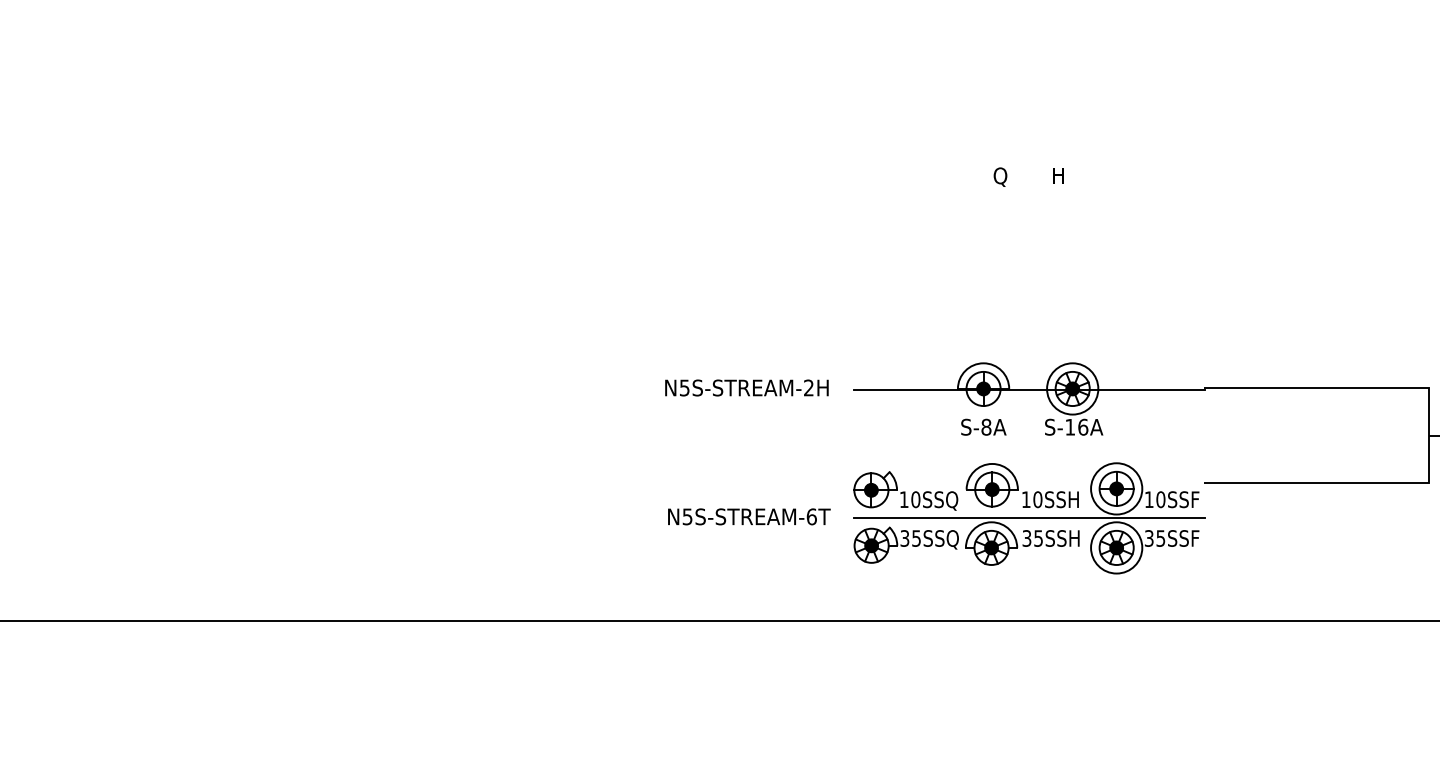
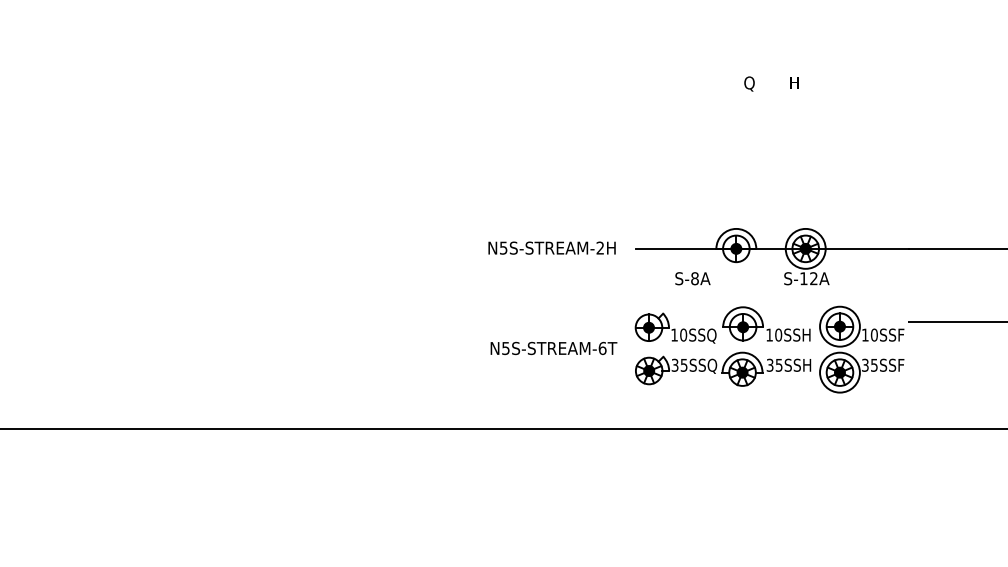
text: (983, 426) -> (692, 278), moved
text: (1083, 426) -> (814, 278), S-16A -> S-12A
line: (1029, 518) -> (772, 349), removed

